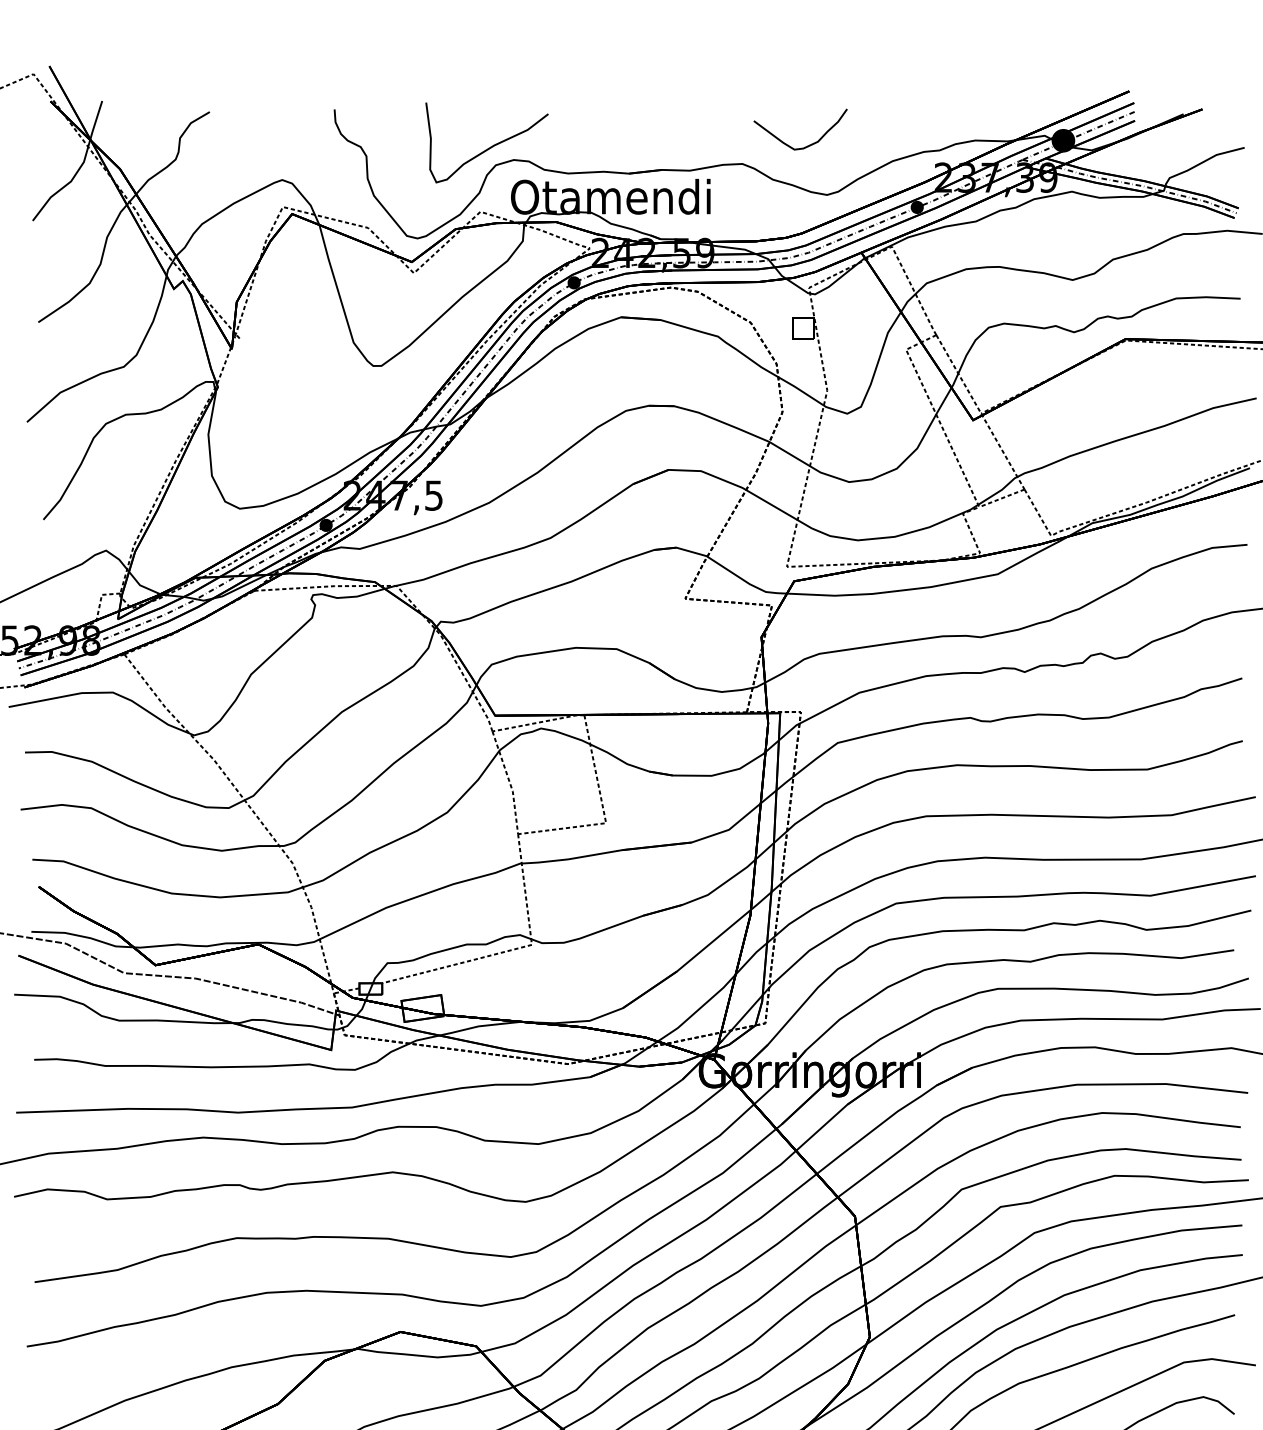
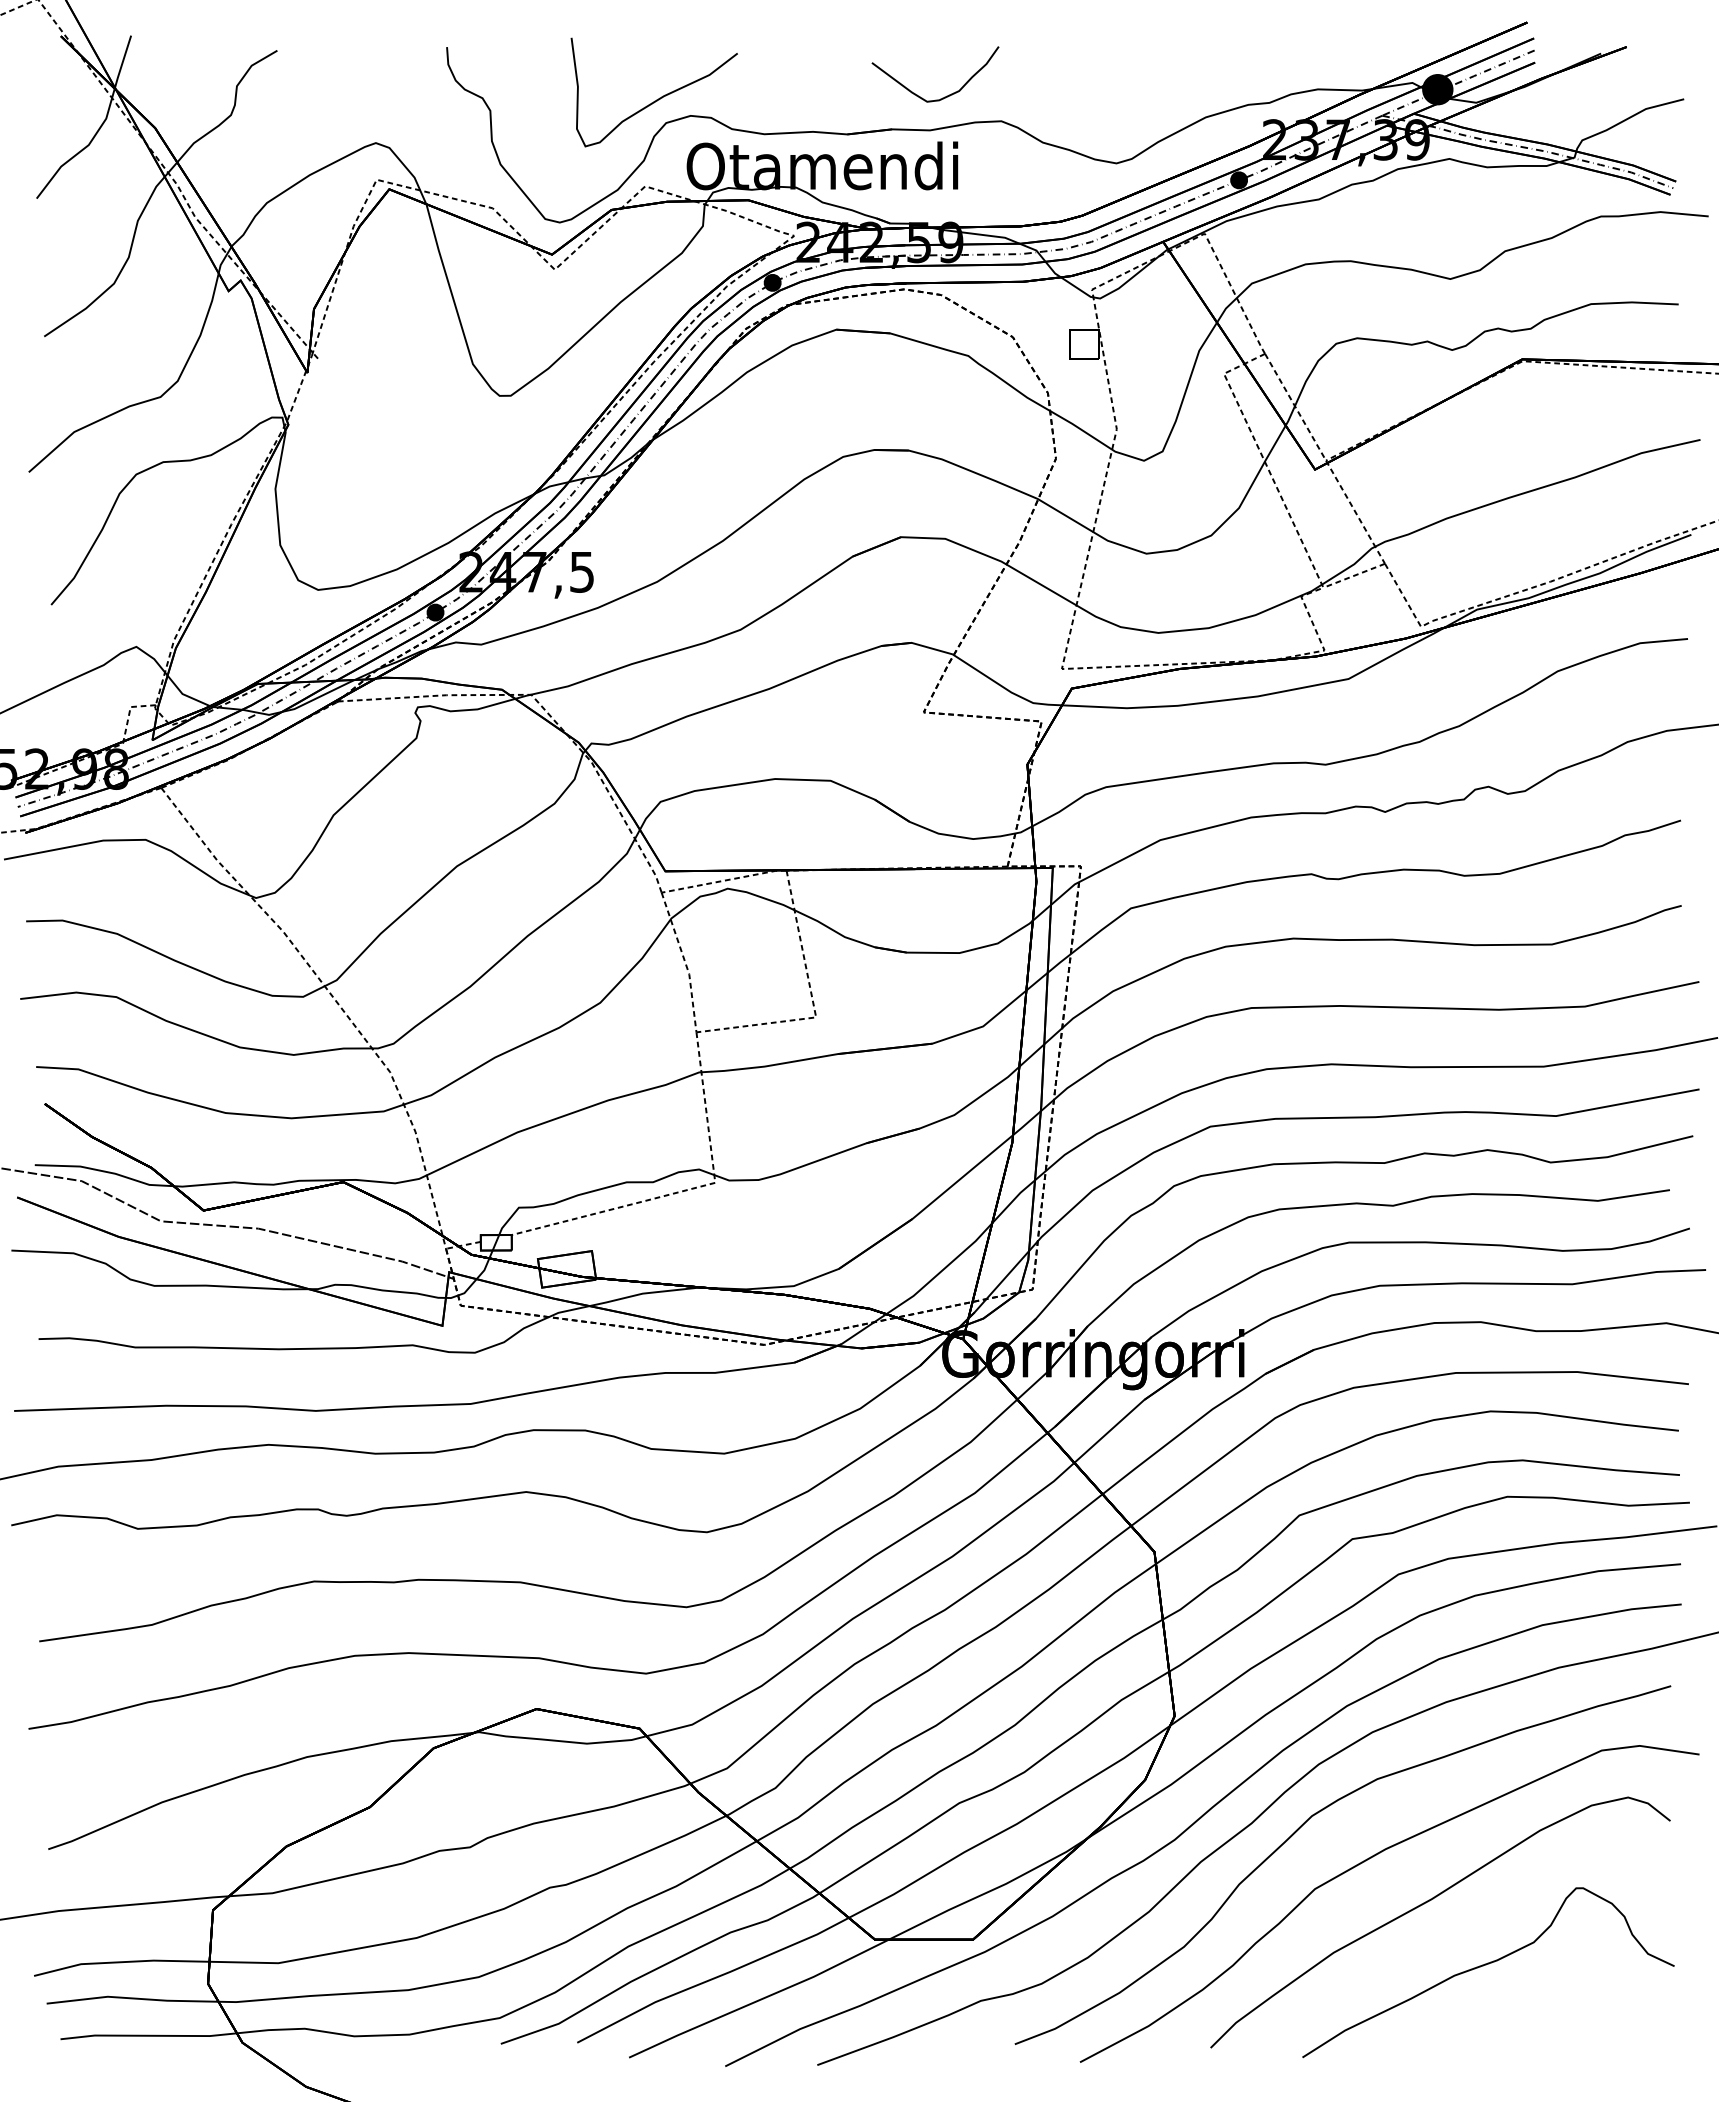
curve: (807, 145) -> (944, 96), moved

